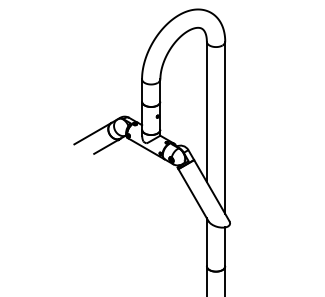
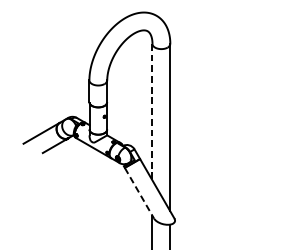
line: (206, 112) -> (152, 112), solid -> dashed
line: (193, 195) -> (139, 193), solid -> dashed

